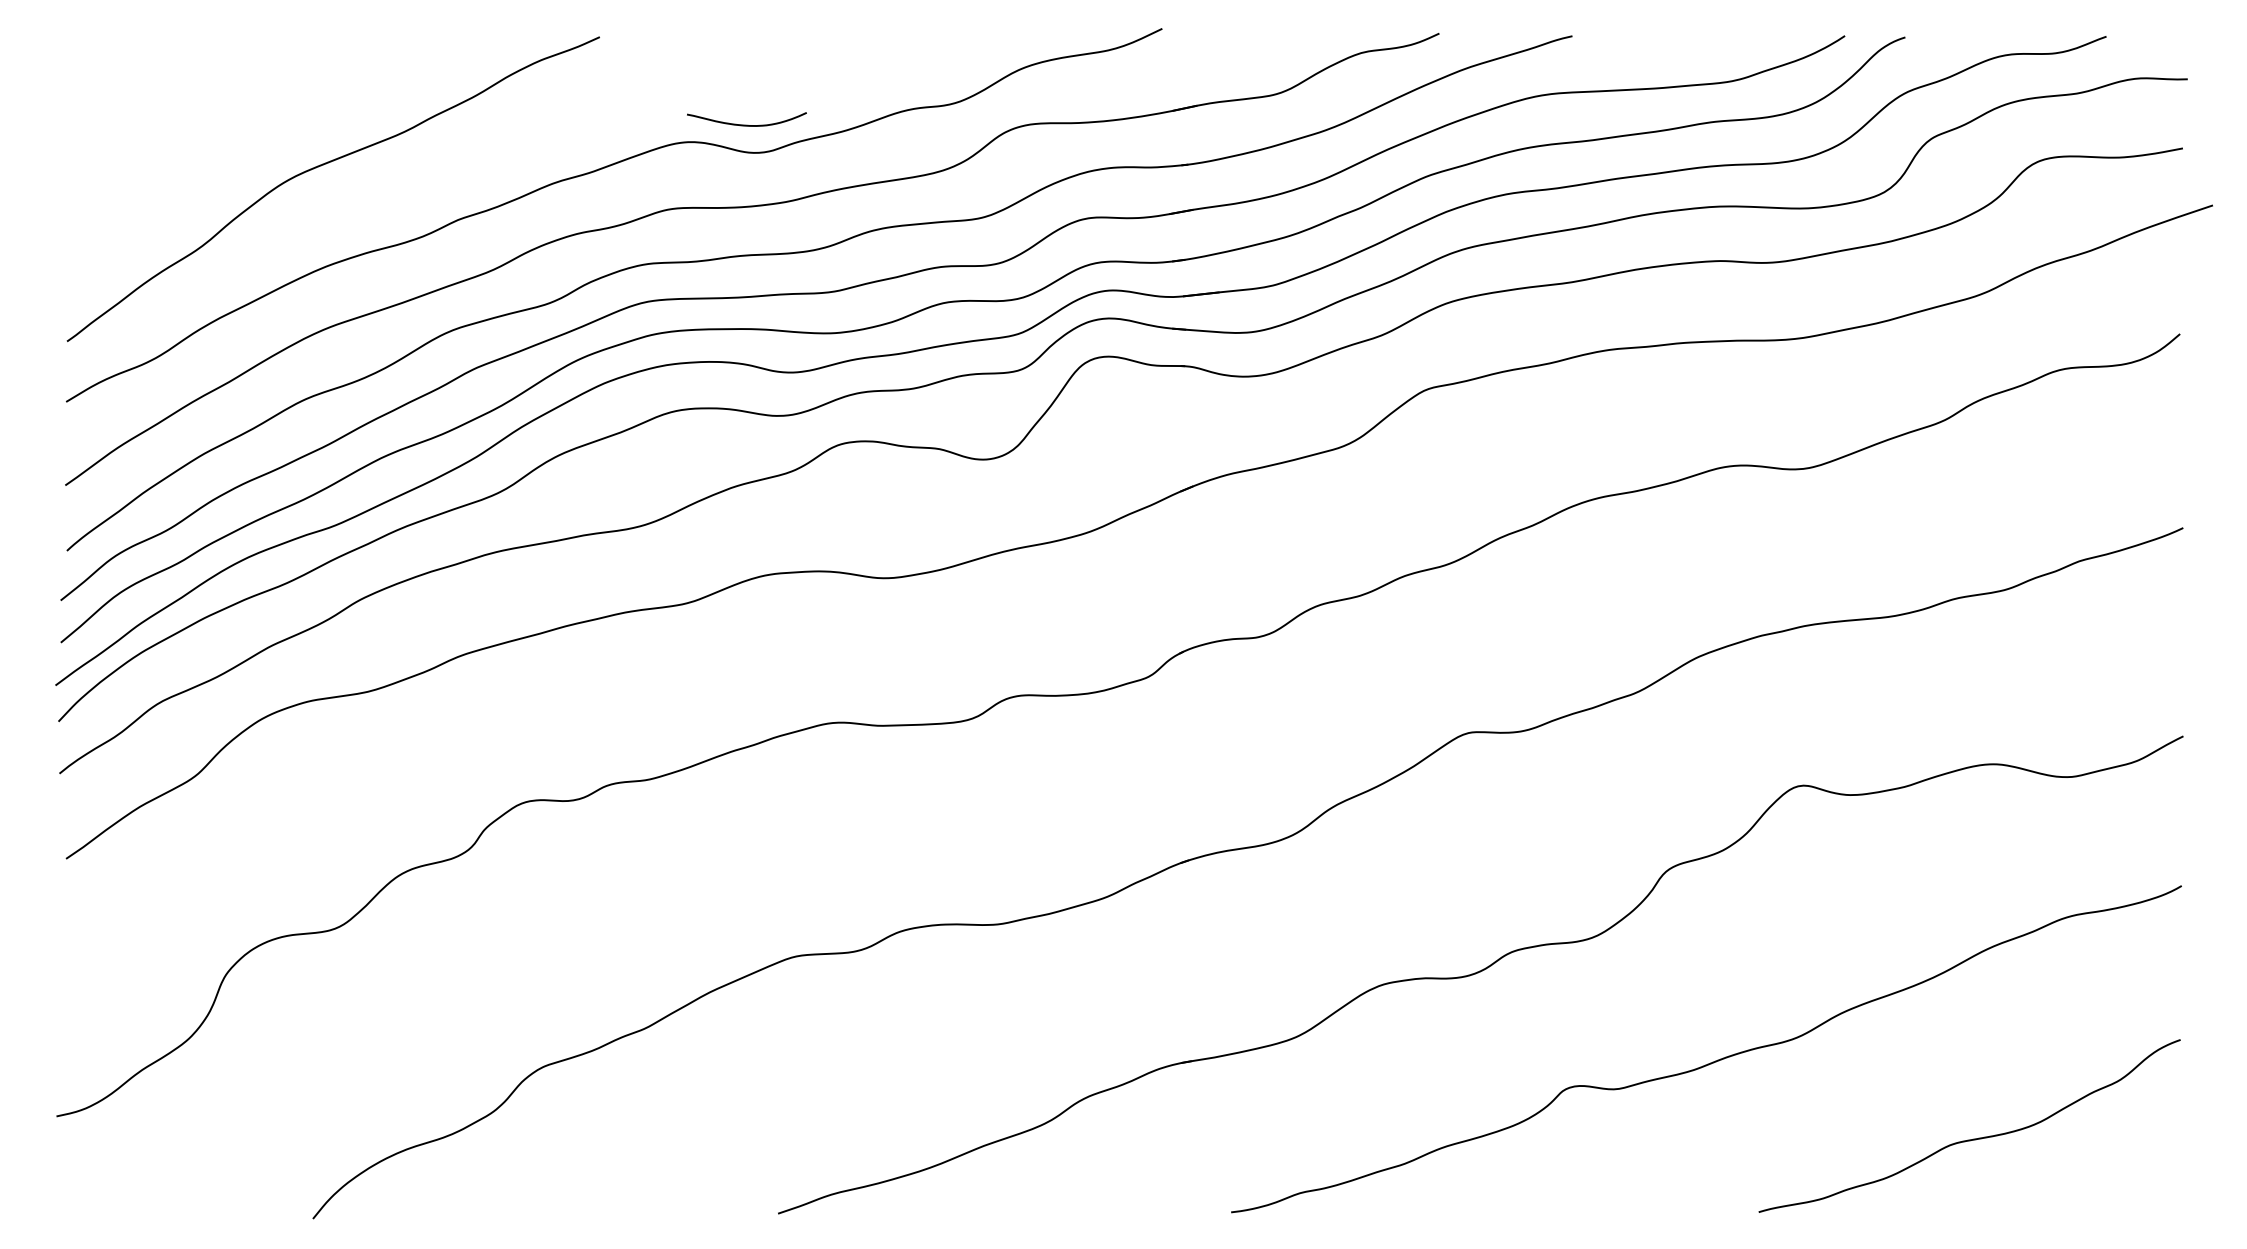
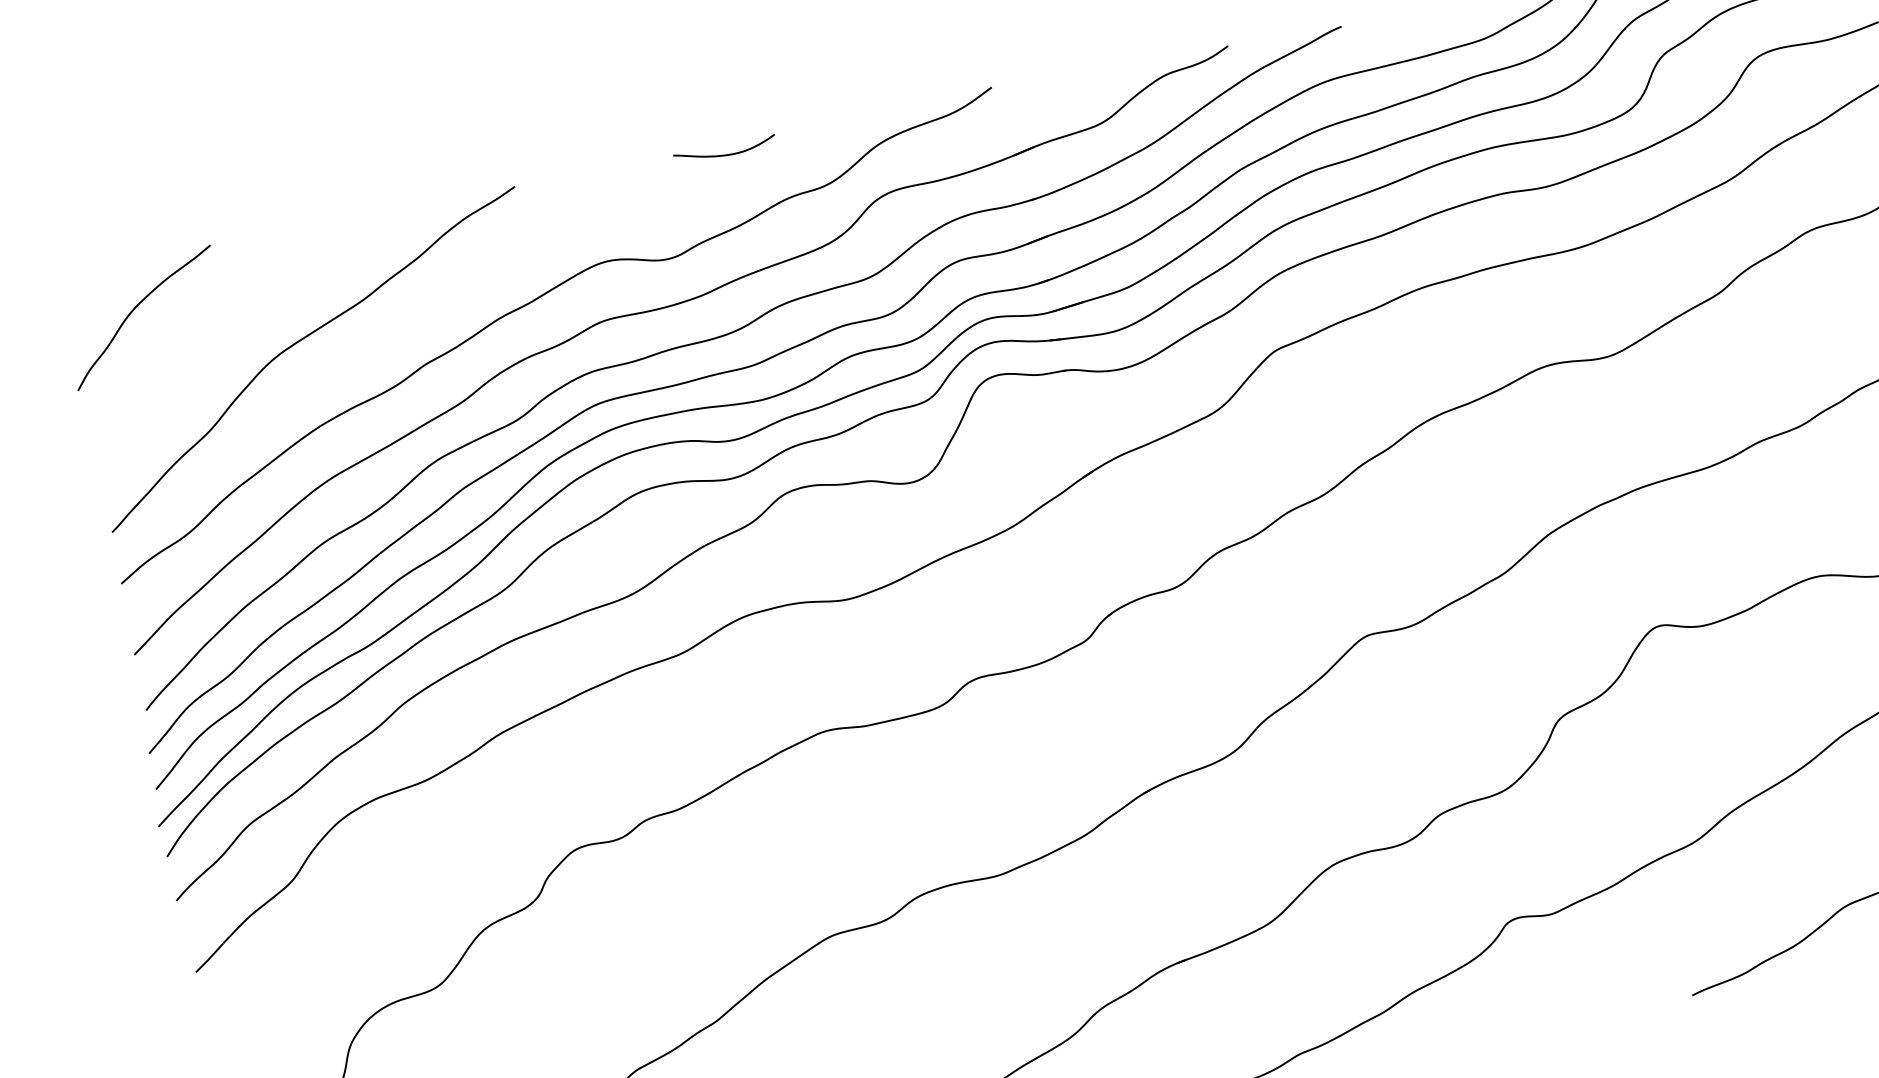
curve: (140, 94) -> (134, 310), added
curve: (746, 124) -> (725, 154), moved

